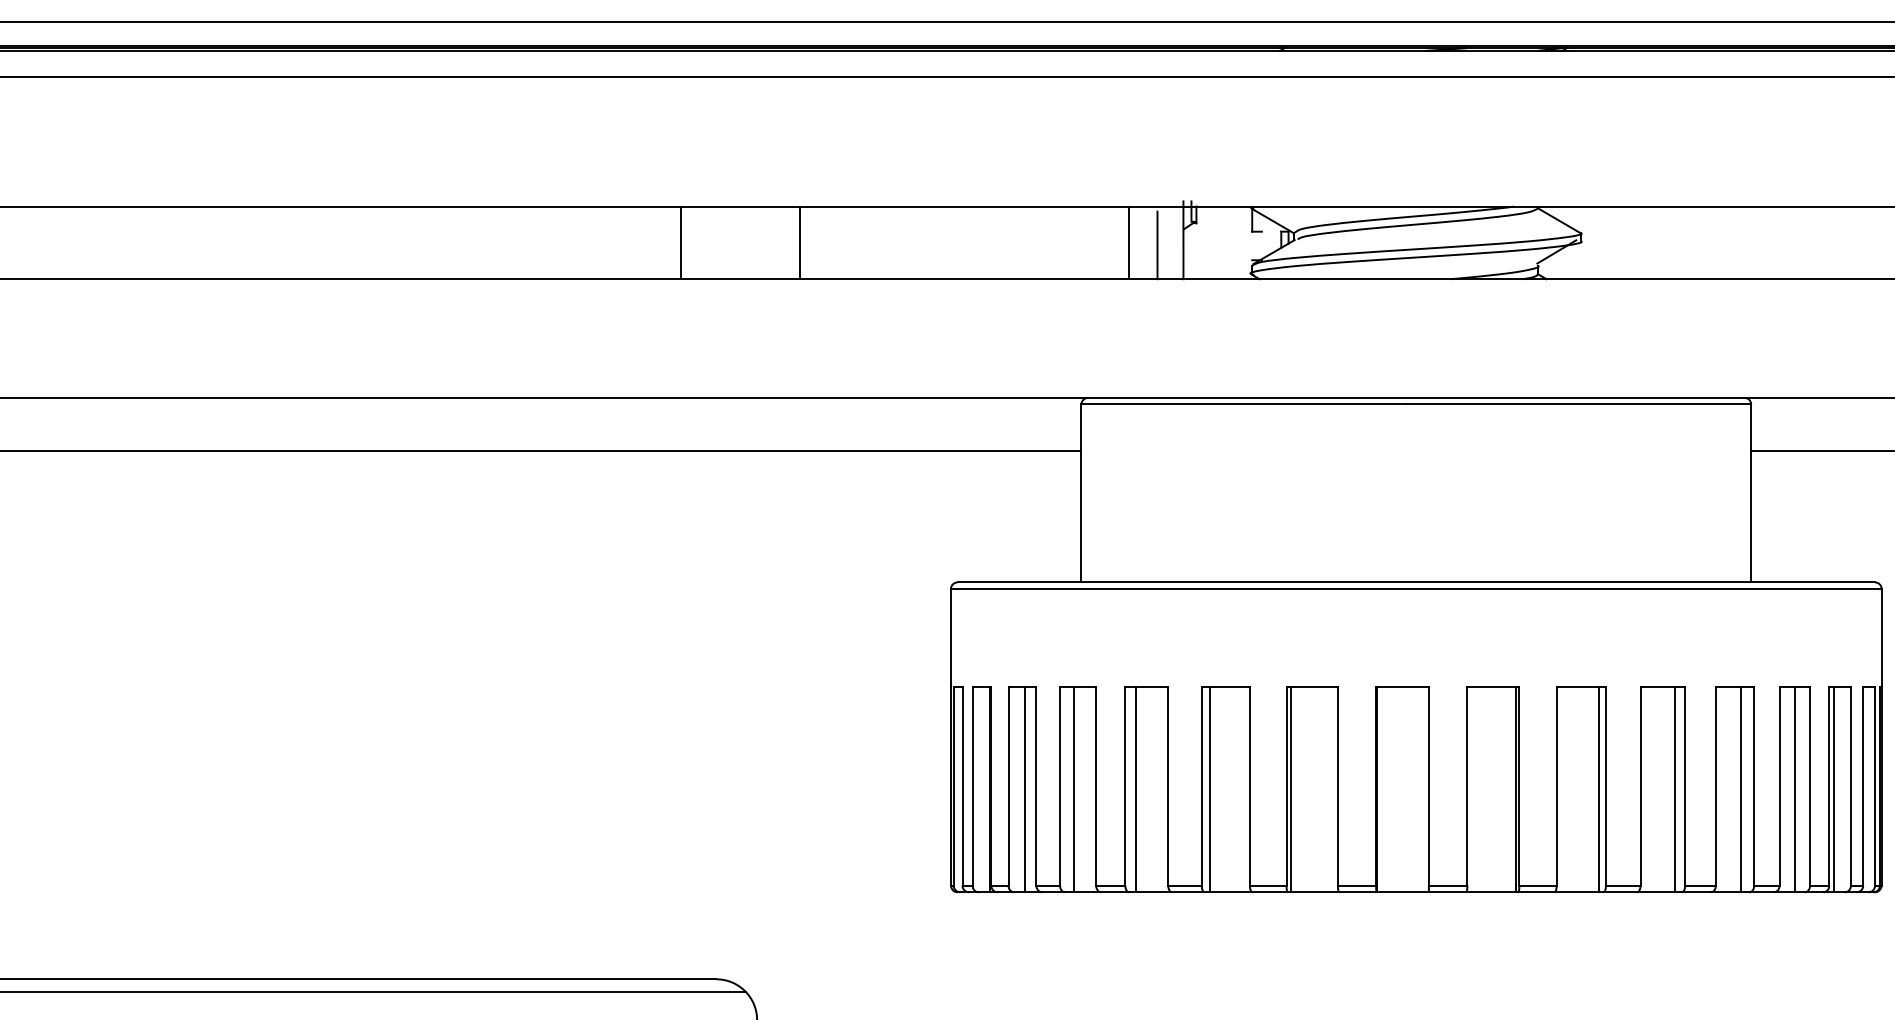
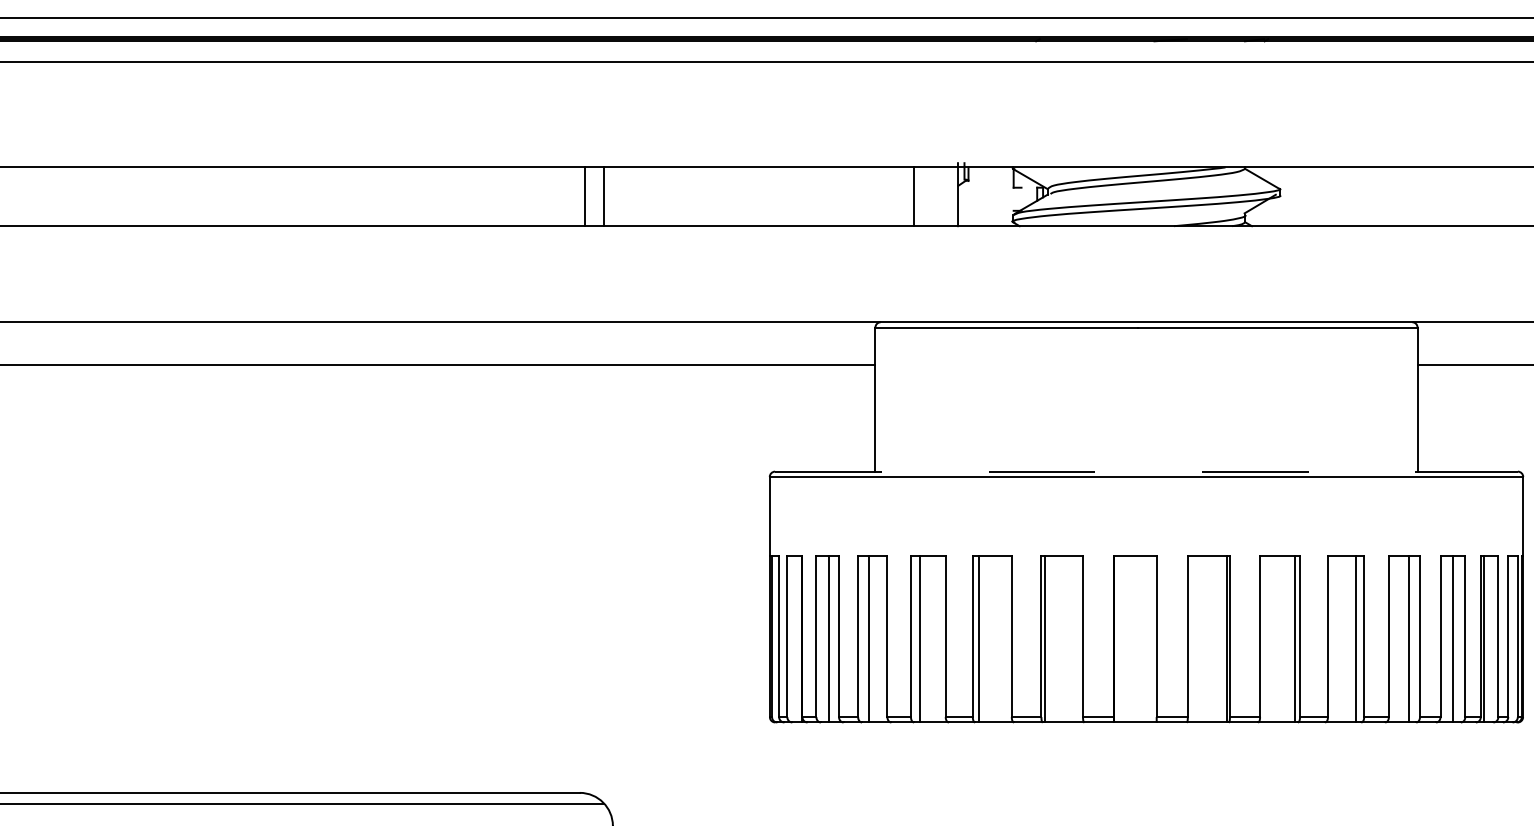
line: (681, 242) -> (584, 196), moved
line: (799, 242) -> (603, 196), moved
line: (1157, 245) -> (936, 198), removed
line: (1416, 582) -> (1146, 471), solid -> dashed

